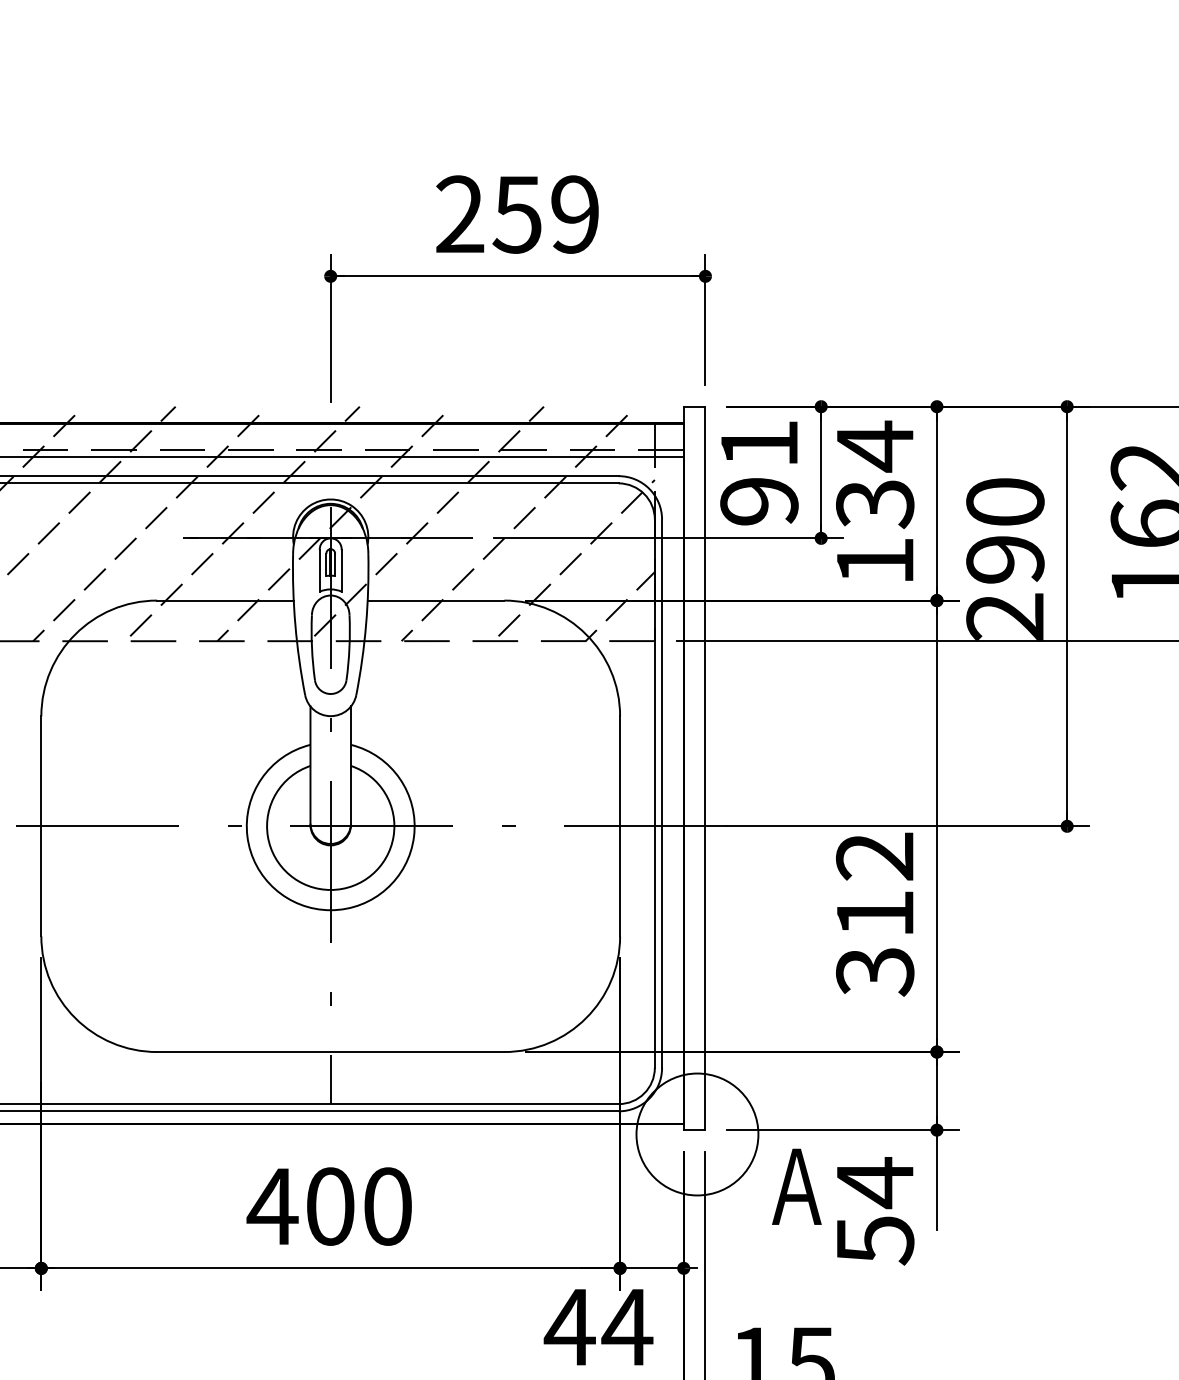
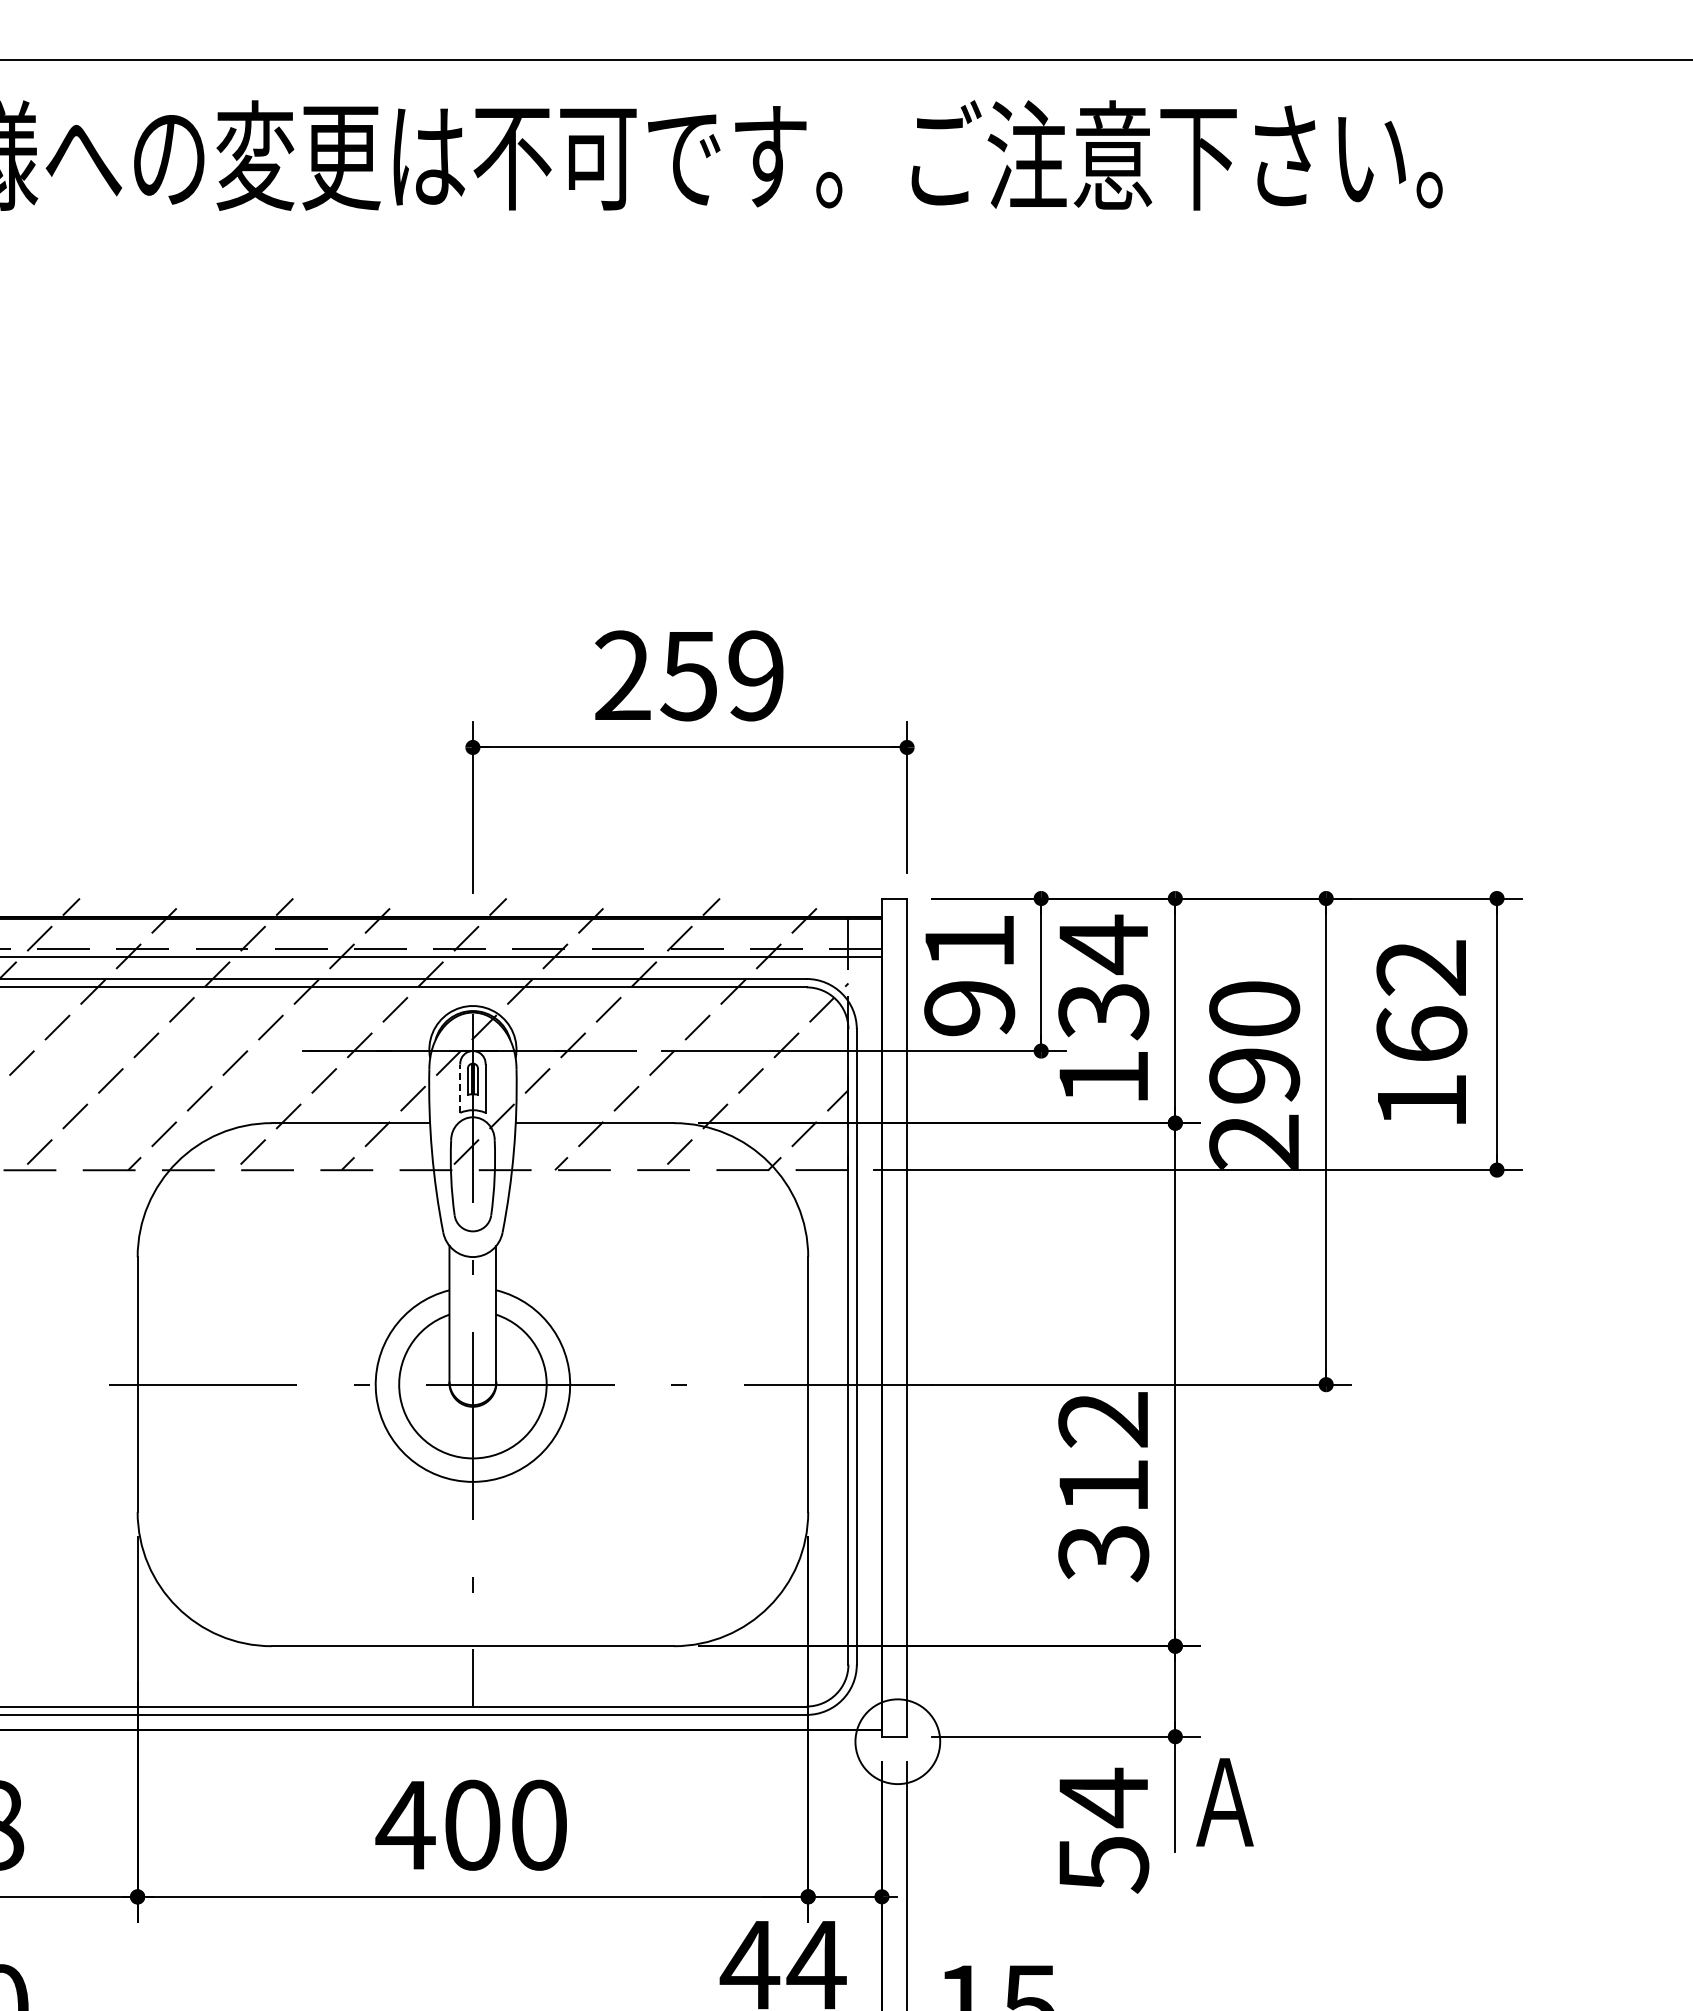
line: (319, 570) -> (460, 1088), solid -> dashed
circle: (697, 1134) -> (897, 1741), size x0.6
text: (796, 1186) -> (1224, 1802), moved

